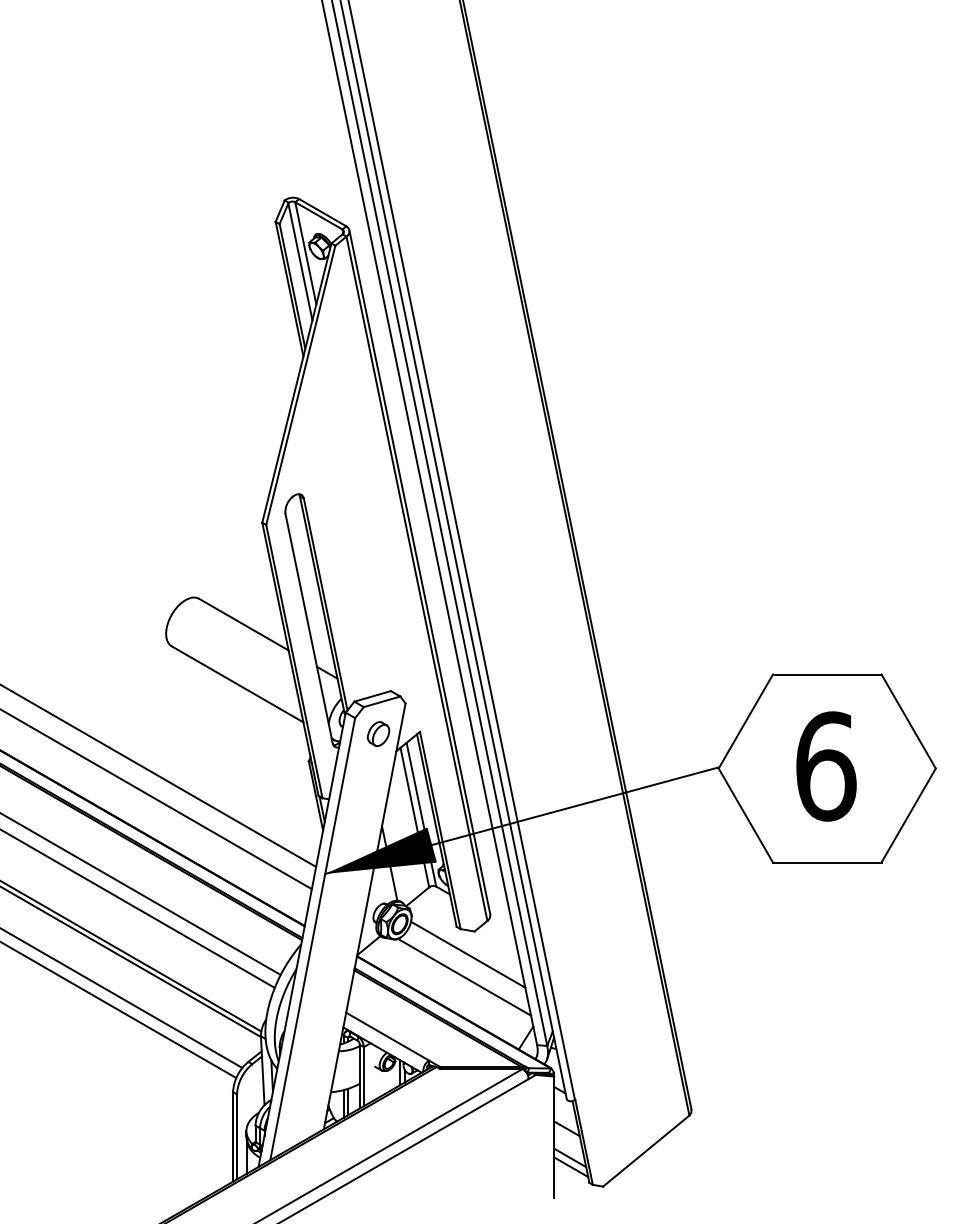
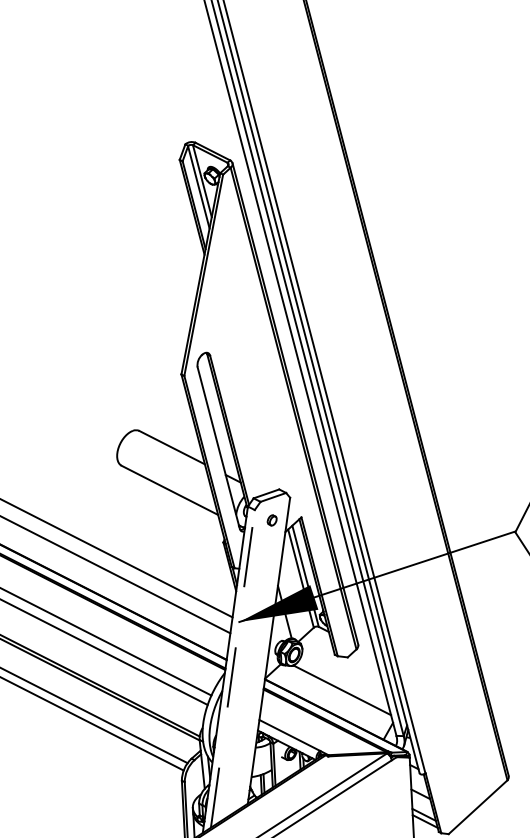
part: (378, 733) -> (272, 520), size x0.6
line: (312, 938) -> (232, 668), solid -> dashed
line: (468, 954) -> (344, 673), removed

